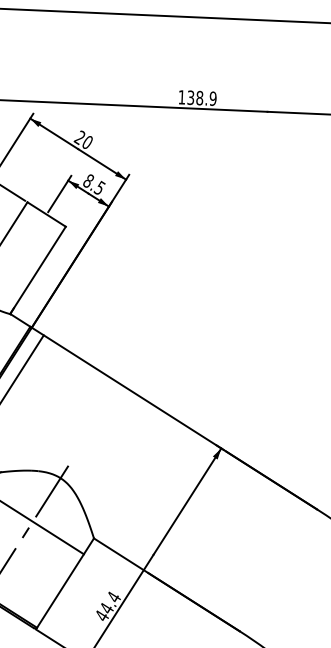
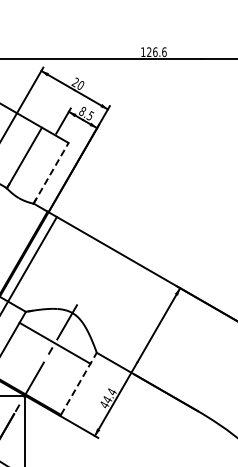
text: (201, 98) -> (156, 52), 138.9 -> 126.6
line: (38, 269) -> (51, 172), solid -> dashed
line: (64, 582) -> (78, 383), solid -> dashed

